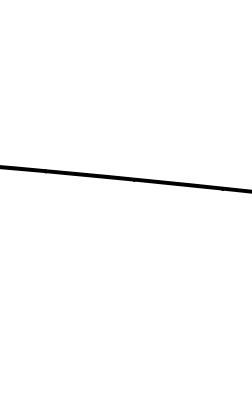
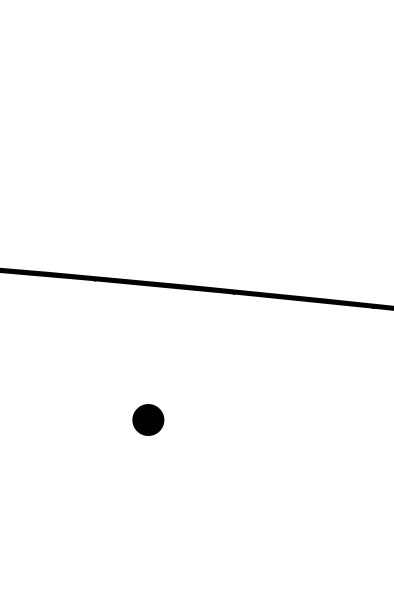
part: (79, 260) -> (148, 419), added

